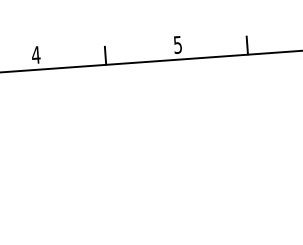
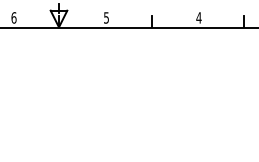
text: (177, 44) -> (198, 17), 5 -> 4
text: (36, 54) -> (106, 17), 4 -> 5

